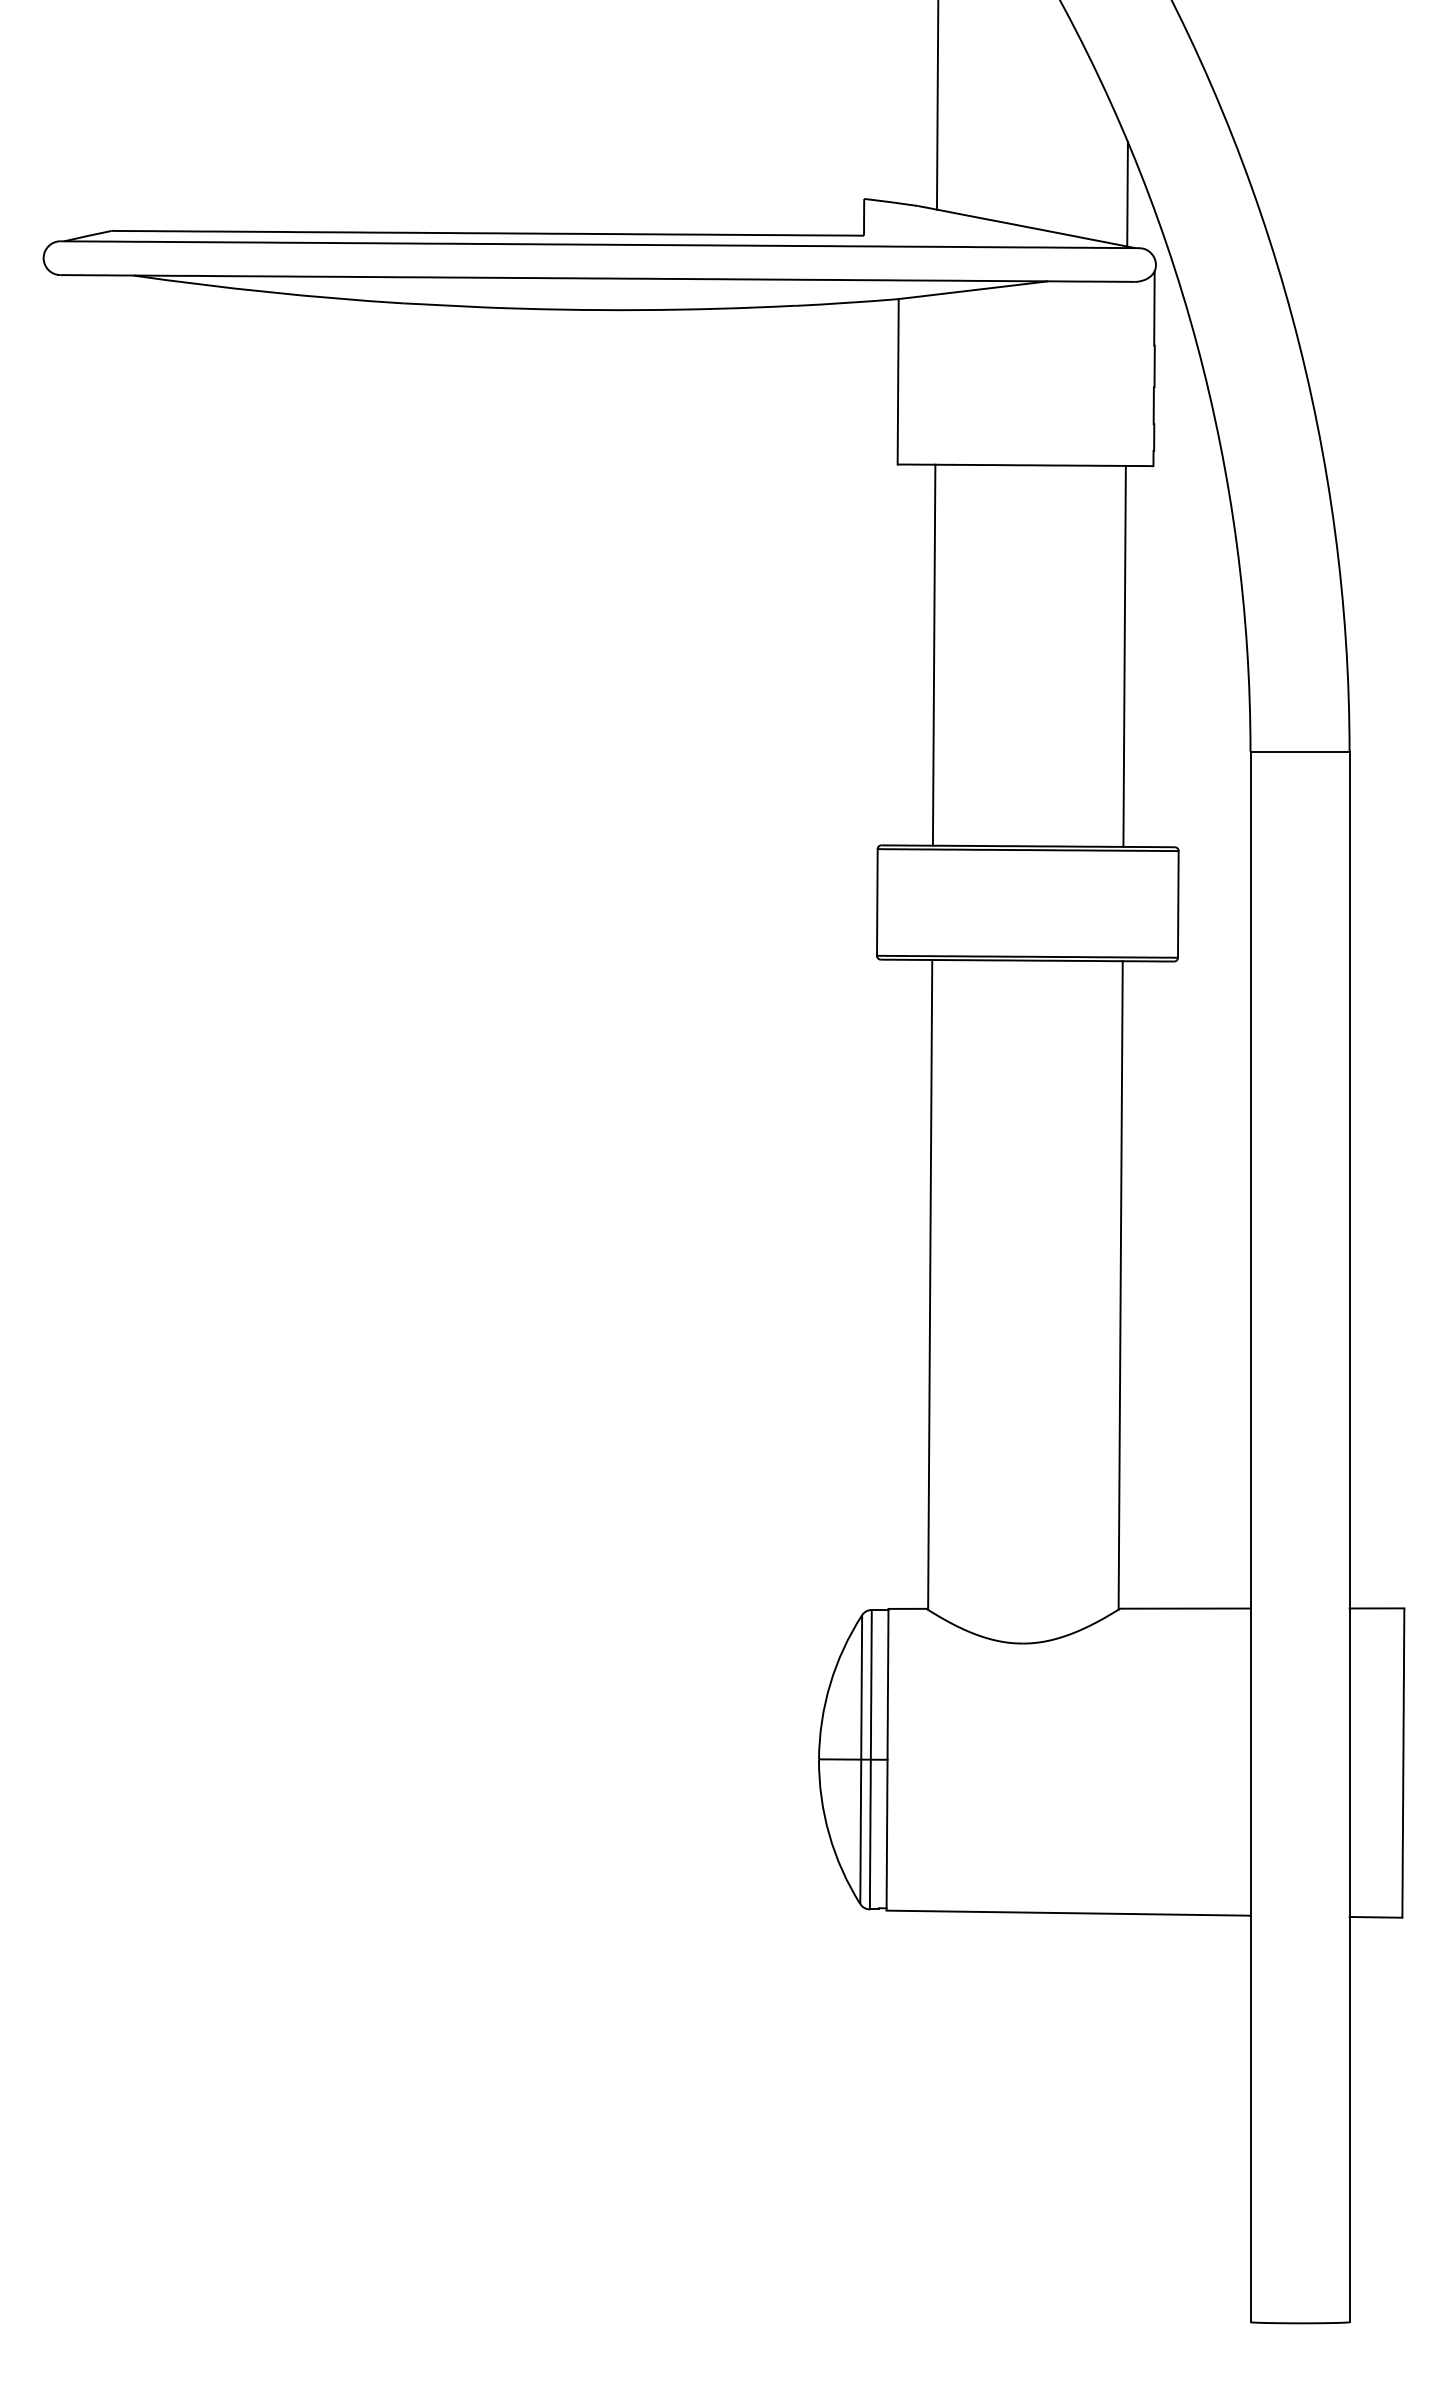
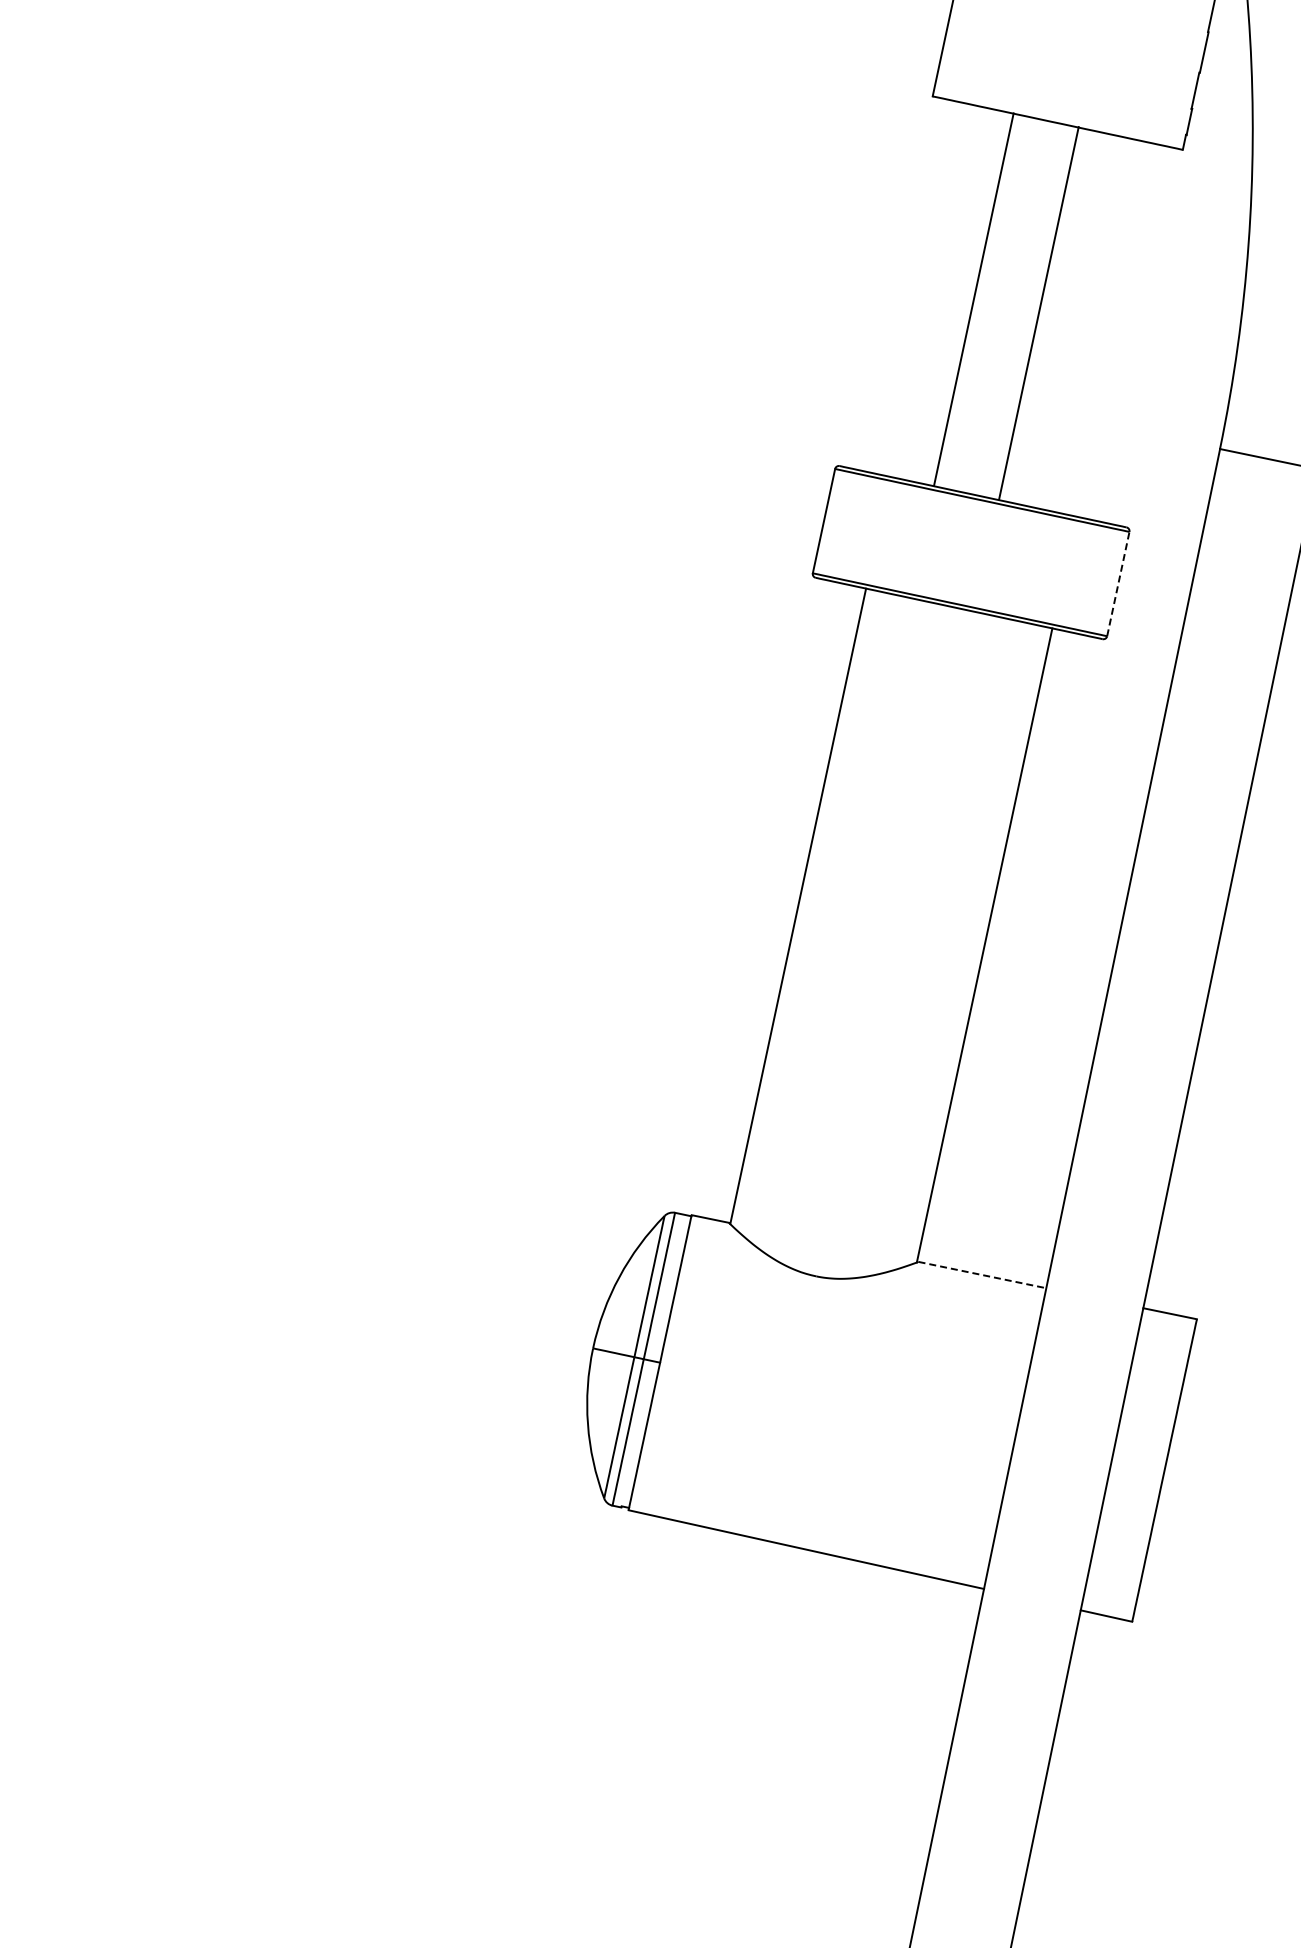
line: (933, 654) -> (973, 298), moved
line: (1124, 655) -> (1038, 312), moved
line: (1178, 903) -> (1118, 583), solid -> dashed
line: (1185, 1608) -> (982, 1274), solid -> dashed

